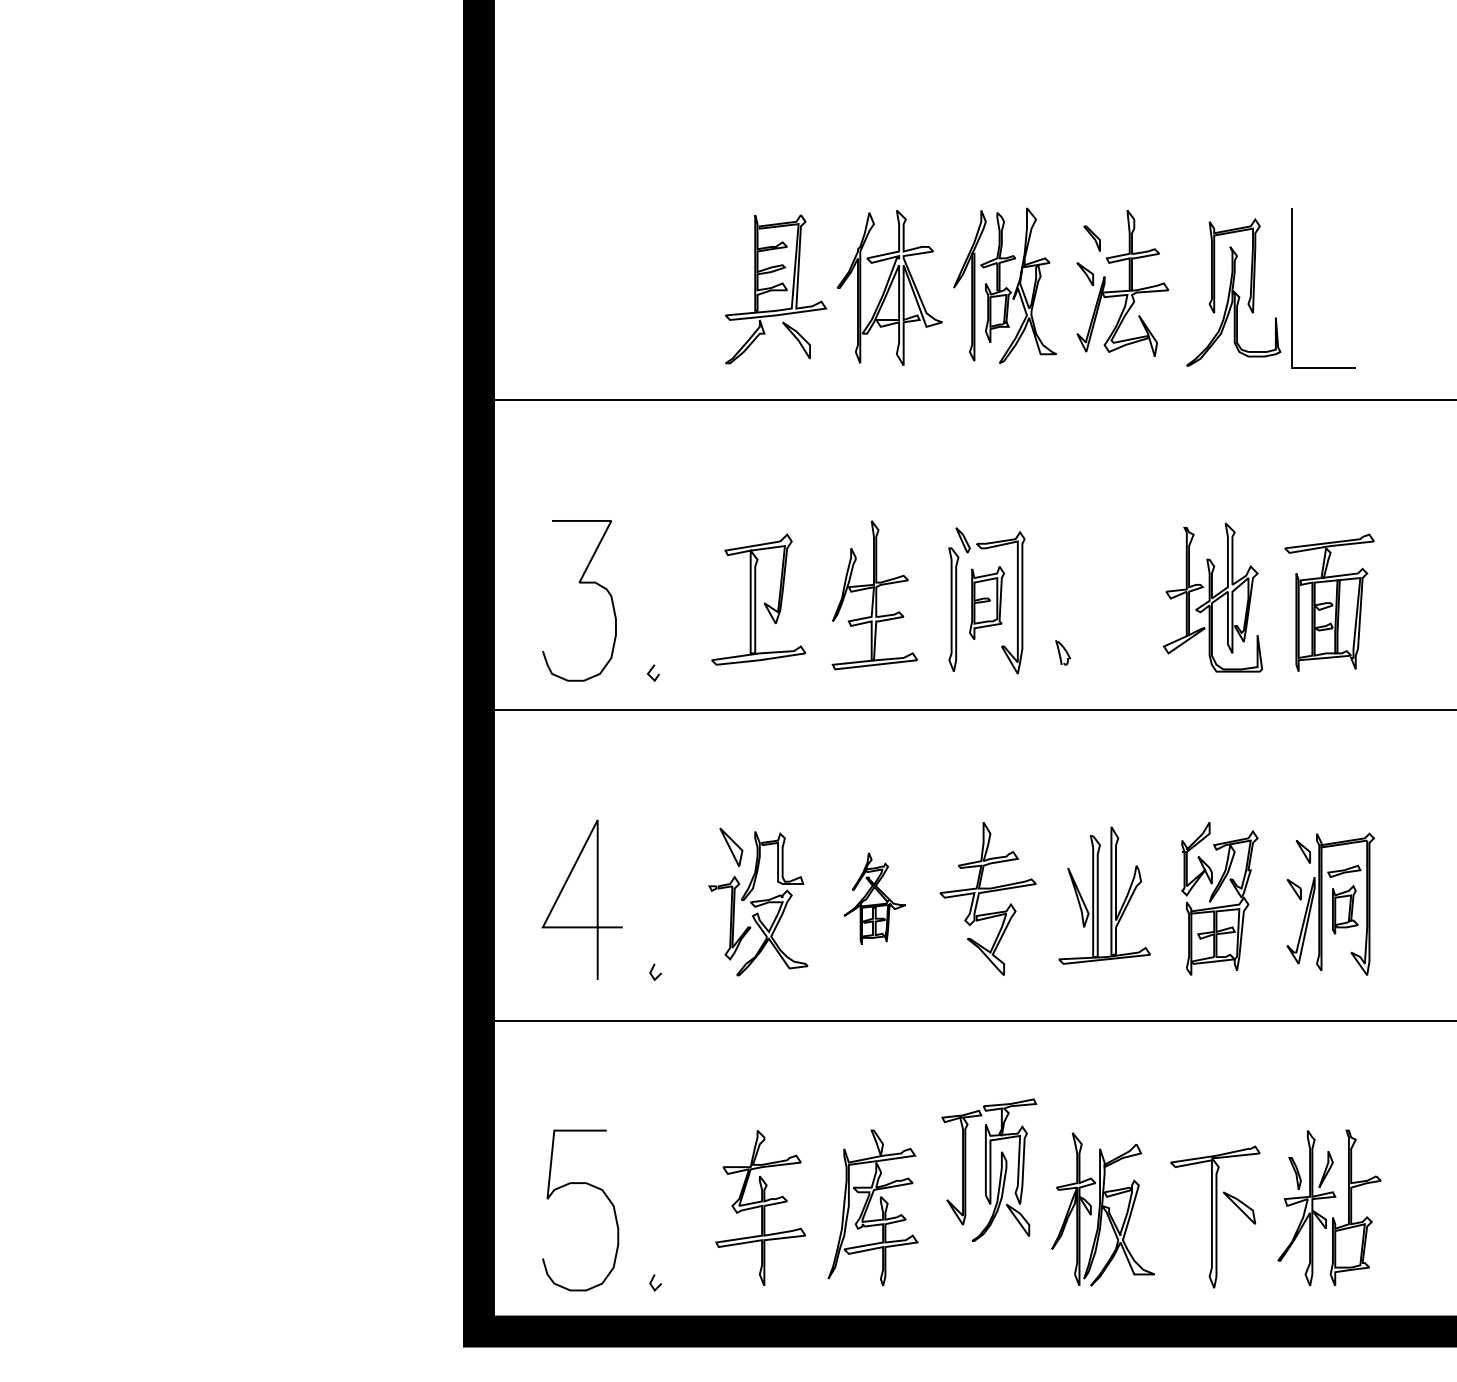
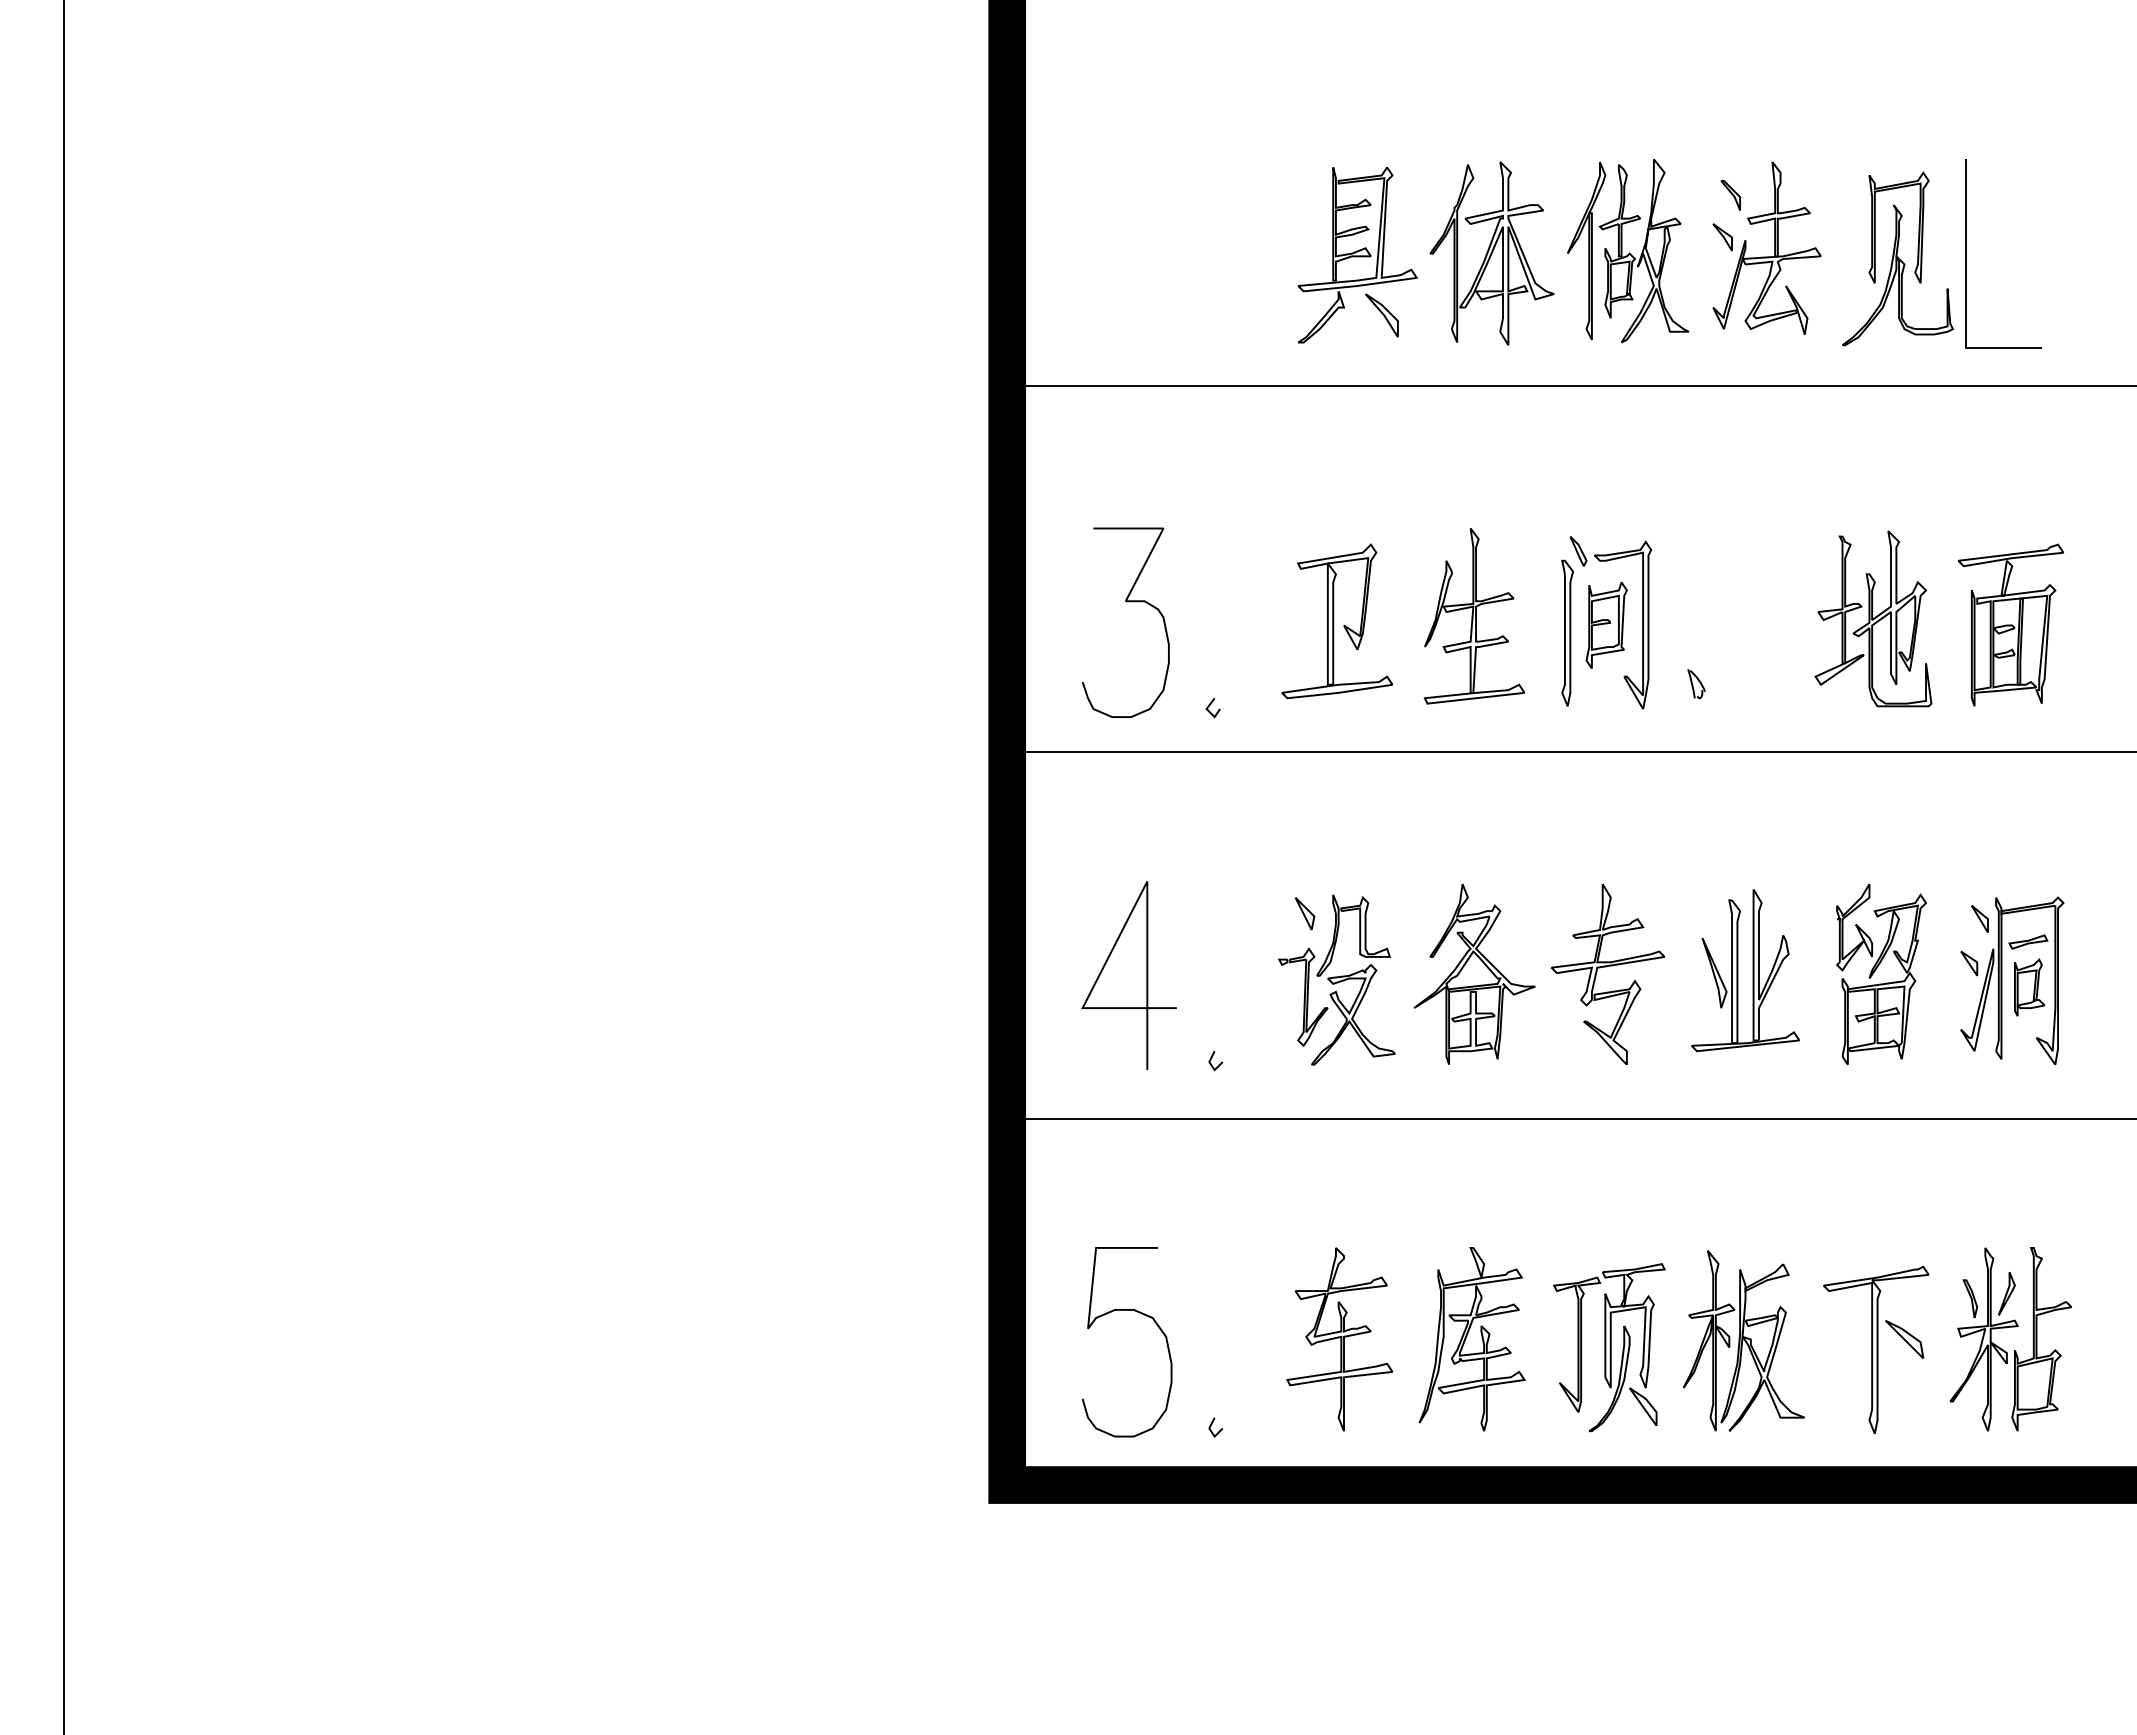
part: (730, 847) -> (1304, 913), size x0.71
part: (874, 898) -> (1474, 974), size x1.67
part: (989, 1170) -> (1609, 1347), moved

